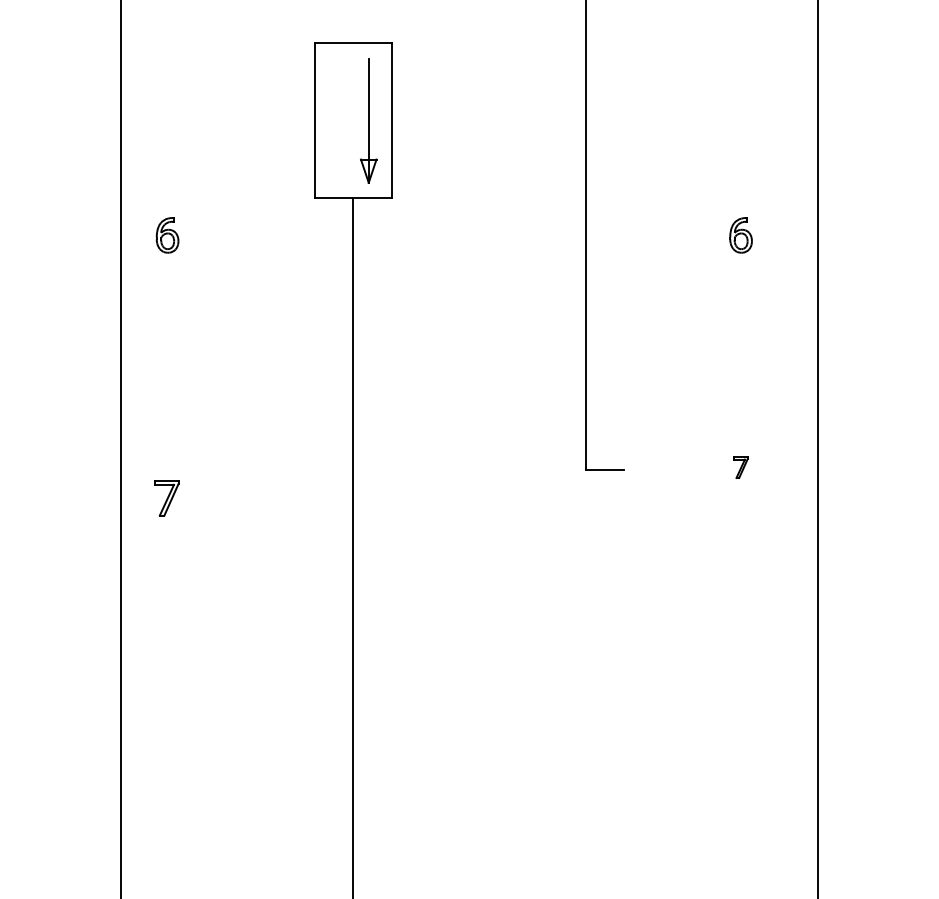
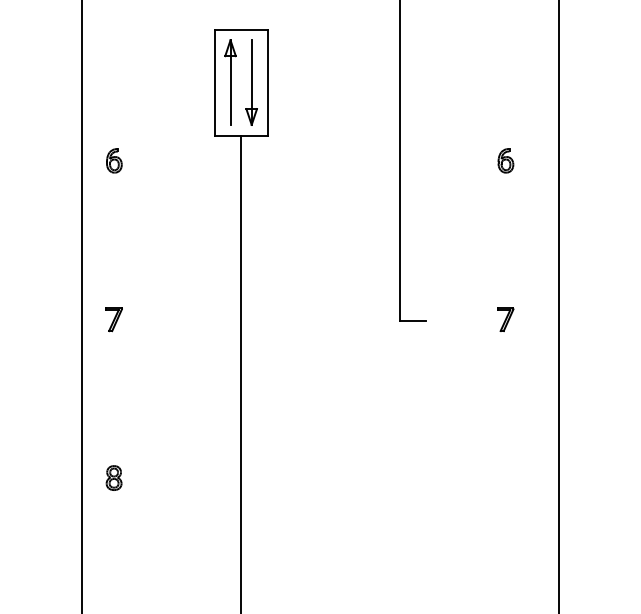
part: (337, 120) -> (230, 82), added
part: (740, 467) -> (505, 319), size x1.67
part: (166, 498) -> (113, 319), moved
part: (166, 699) -> (113, 477), added

